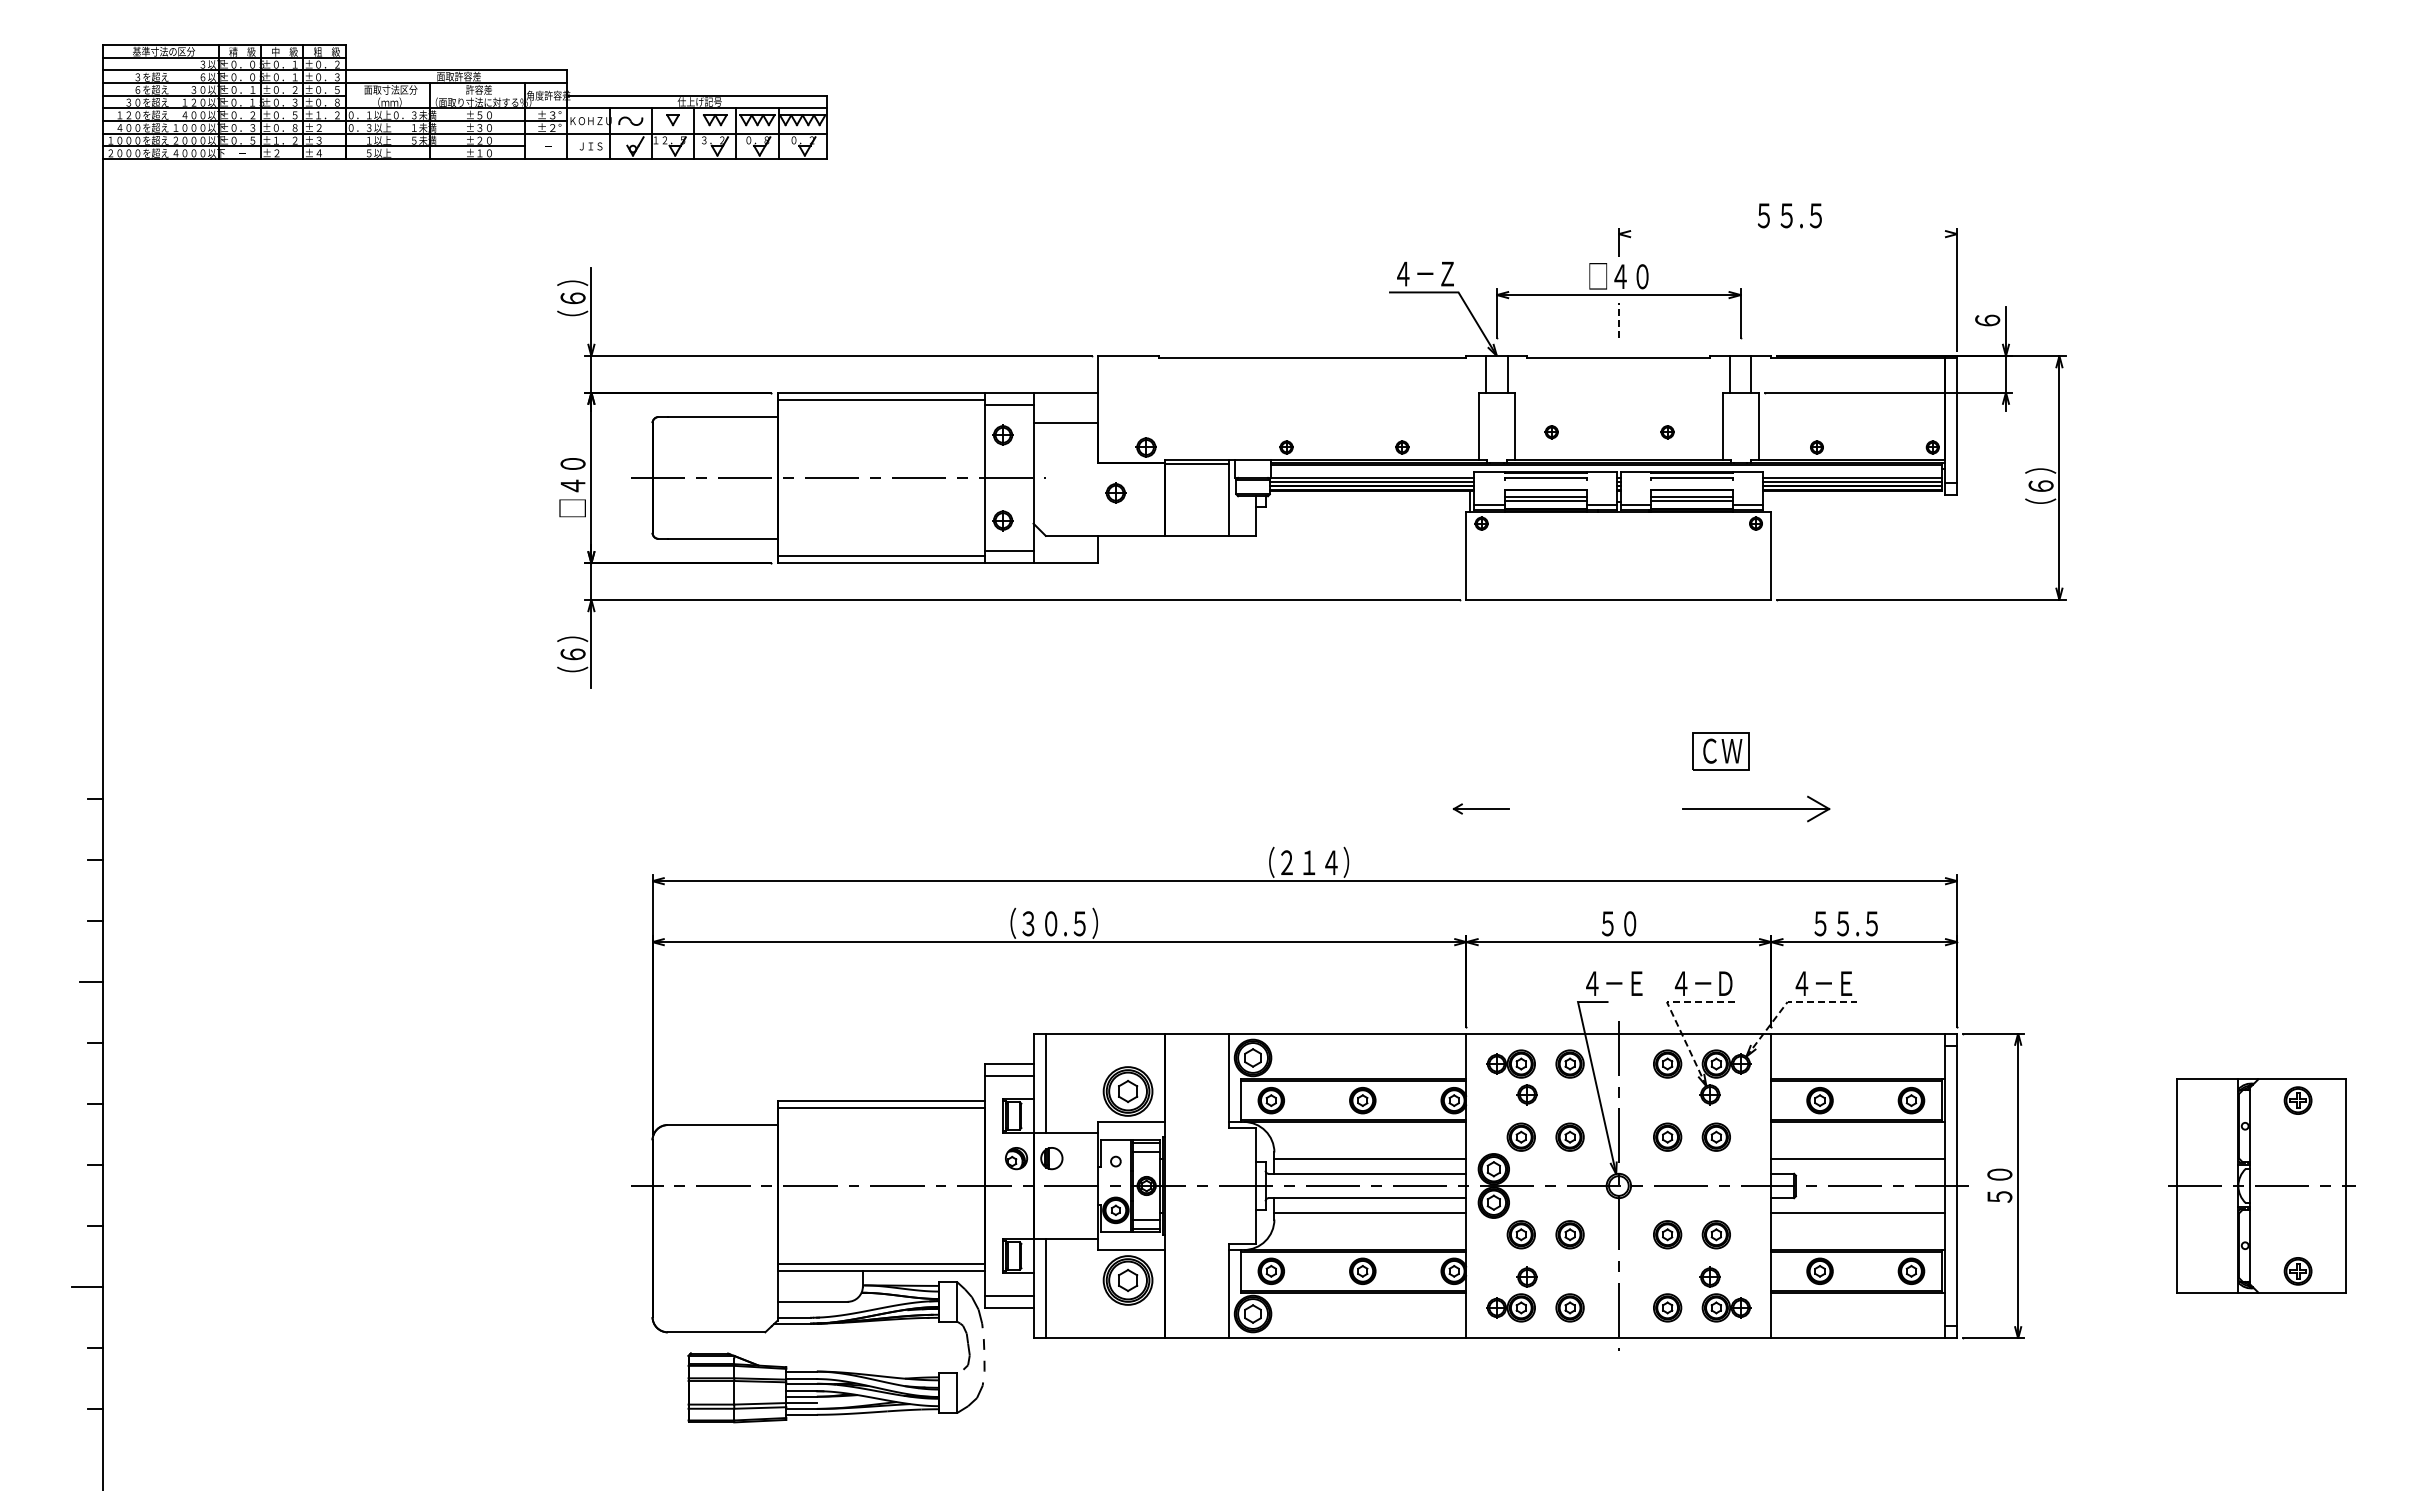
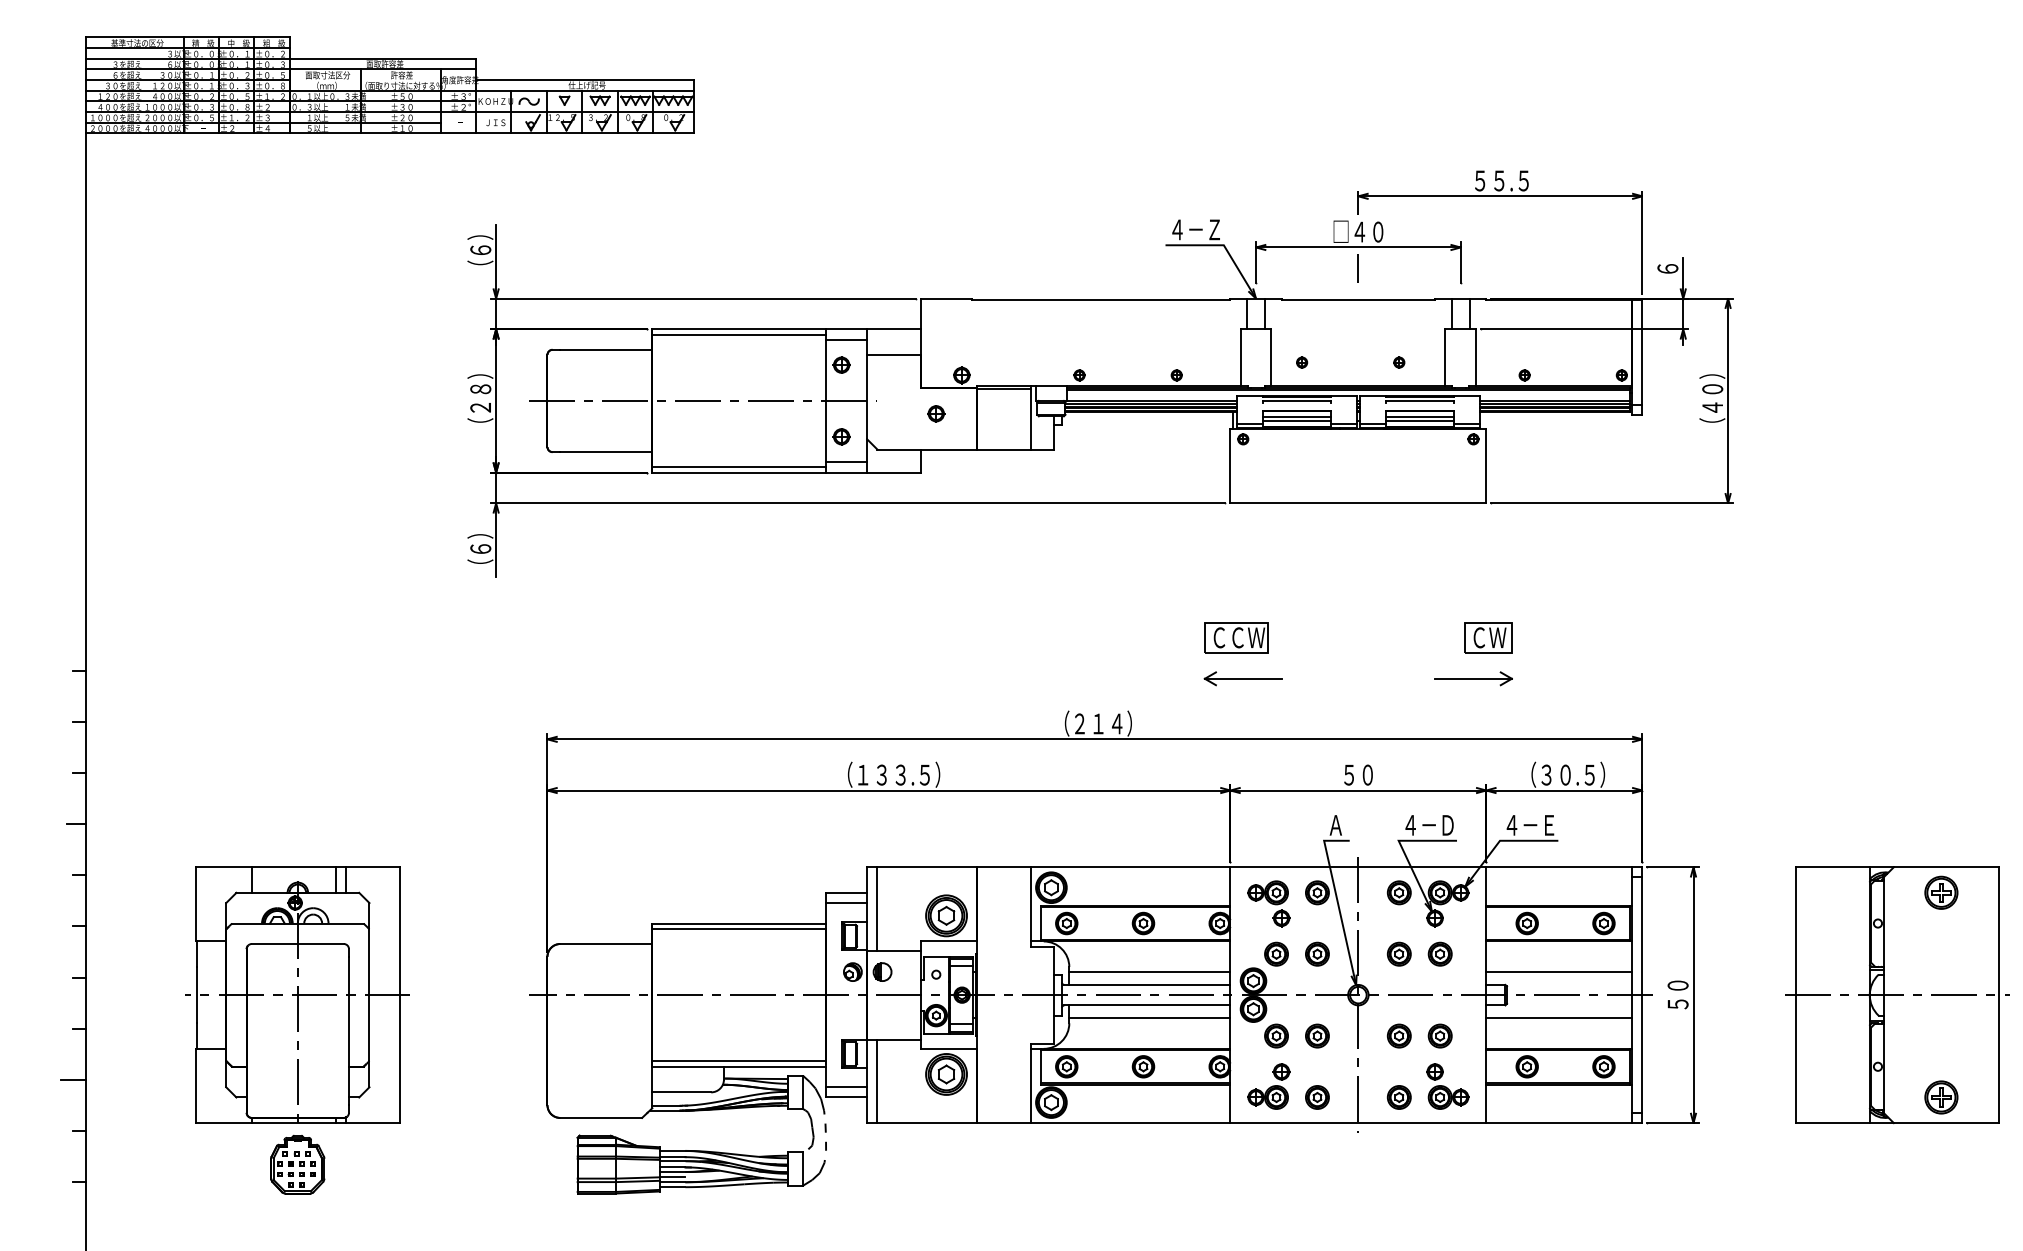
line: (1787, 234) -> (1499, 196), added
line: (1618, 319) -> (1358, 268), dashed -> solid
text: (2040, 469) -> (1712, 393), （６） -> （４０）
text: (572, 481) -> (480, 403), □４０ -> （２８）
part: (1720, 751) -> (1488, 638), moved
part: (1473, 760) -> (1236, 638), added
part: (1480, 808) -> (1242, 678), size x1.67
part: (1755, 808) -> (1473, 678), size x0.62
text: (1071, 922) -> (899, 774), （３０.５） -> （１３３.５）
text: (1863, 922) -> (1563, 774), ５５.５ -> （３０.５）
text: (1613, 983) -> (1353, 825), ４－Ｅ -> Ａ
line: (1787, 1002) -> (1499, 841), dashed -> solid
line: (1671, 1011) -> (1402, 848), dashed -> solid
part: (2261, 1185) -> (1897, 994), size x1.43
part: (354, 1228) -> (297, 1030), added

